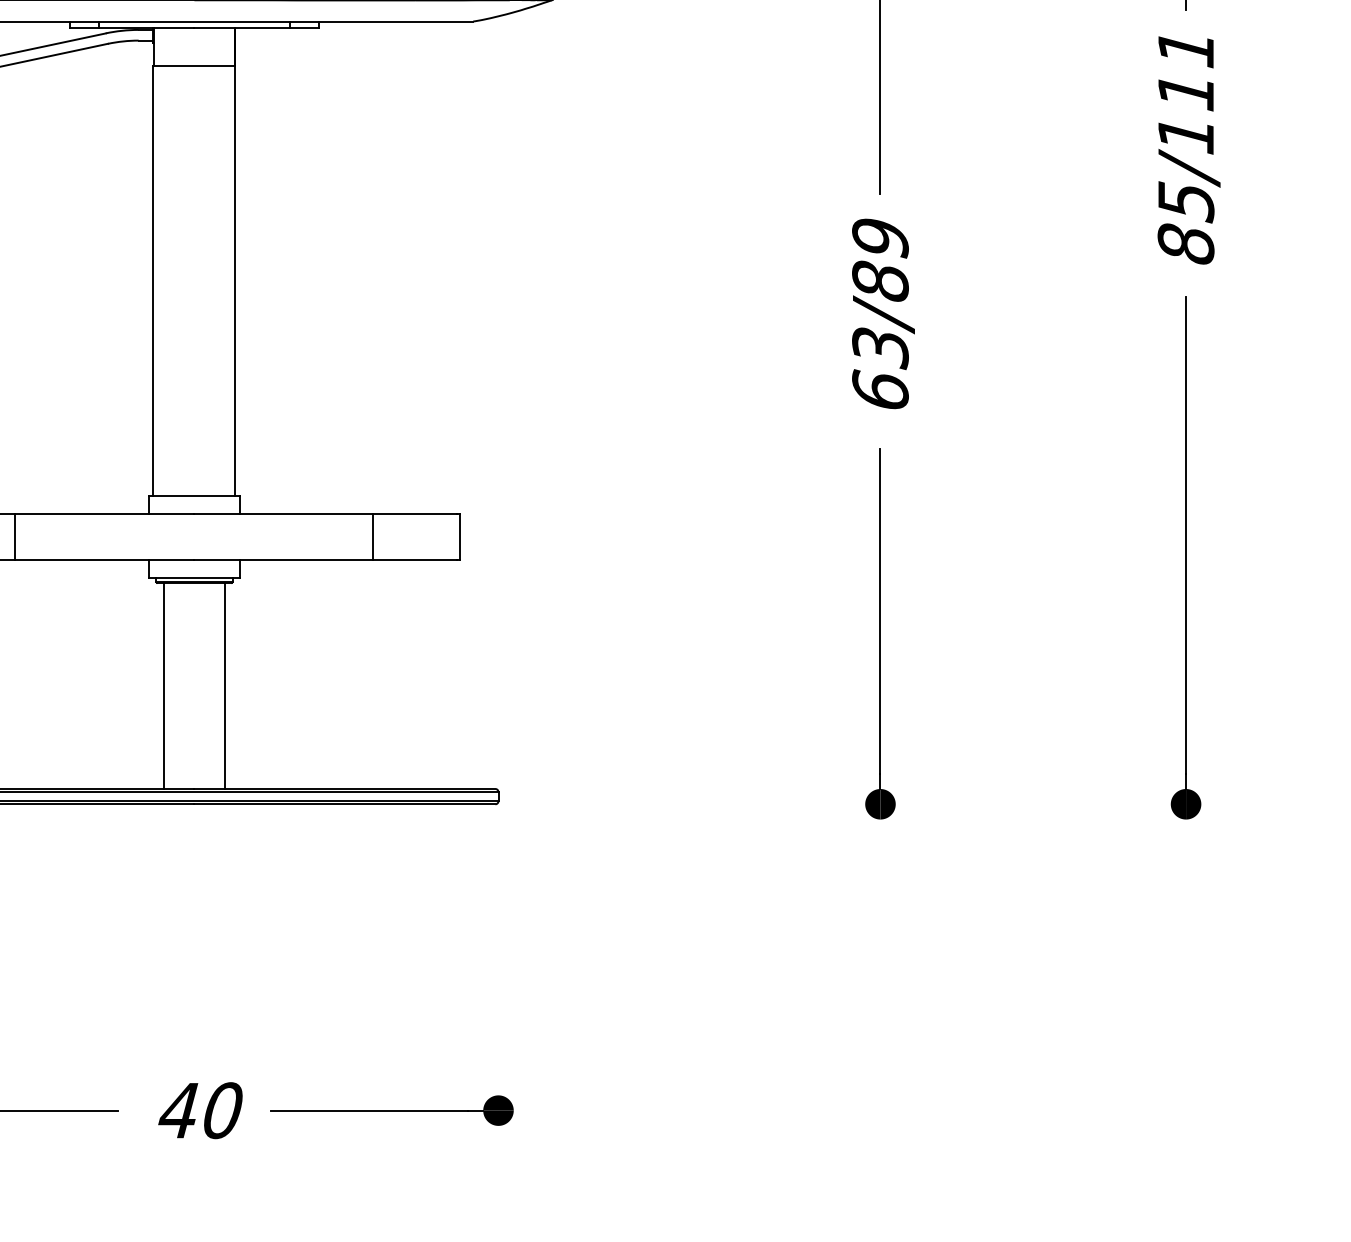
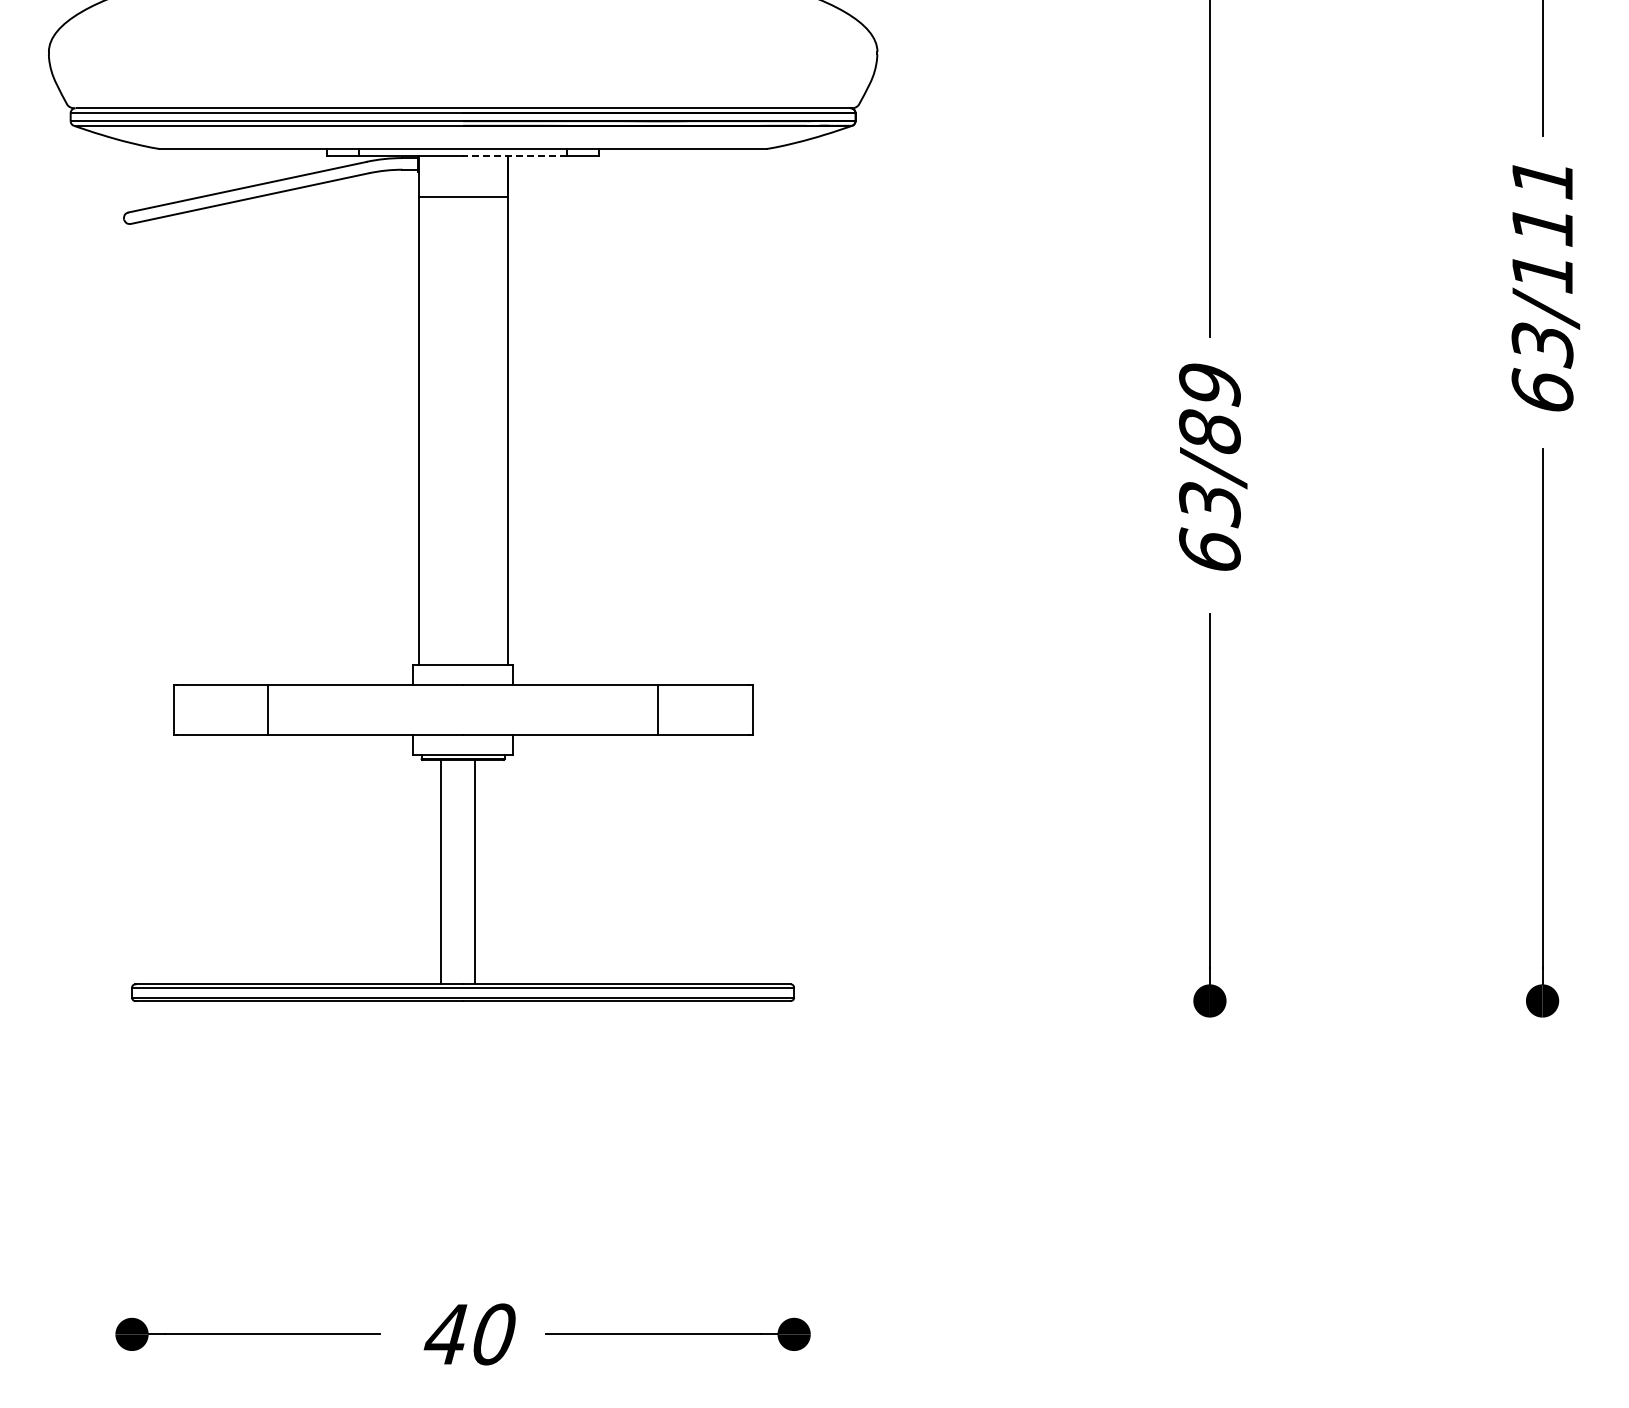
line: (241, 27) -> (514, 155), solid -> dashed
text: (1186, 222) -> (1542, 367), 85/111 -> 63/111
line: (163, 685) -> (474, 871), moved
line: (225, 685) -> (440, 871), moved

